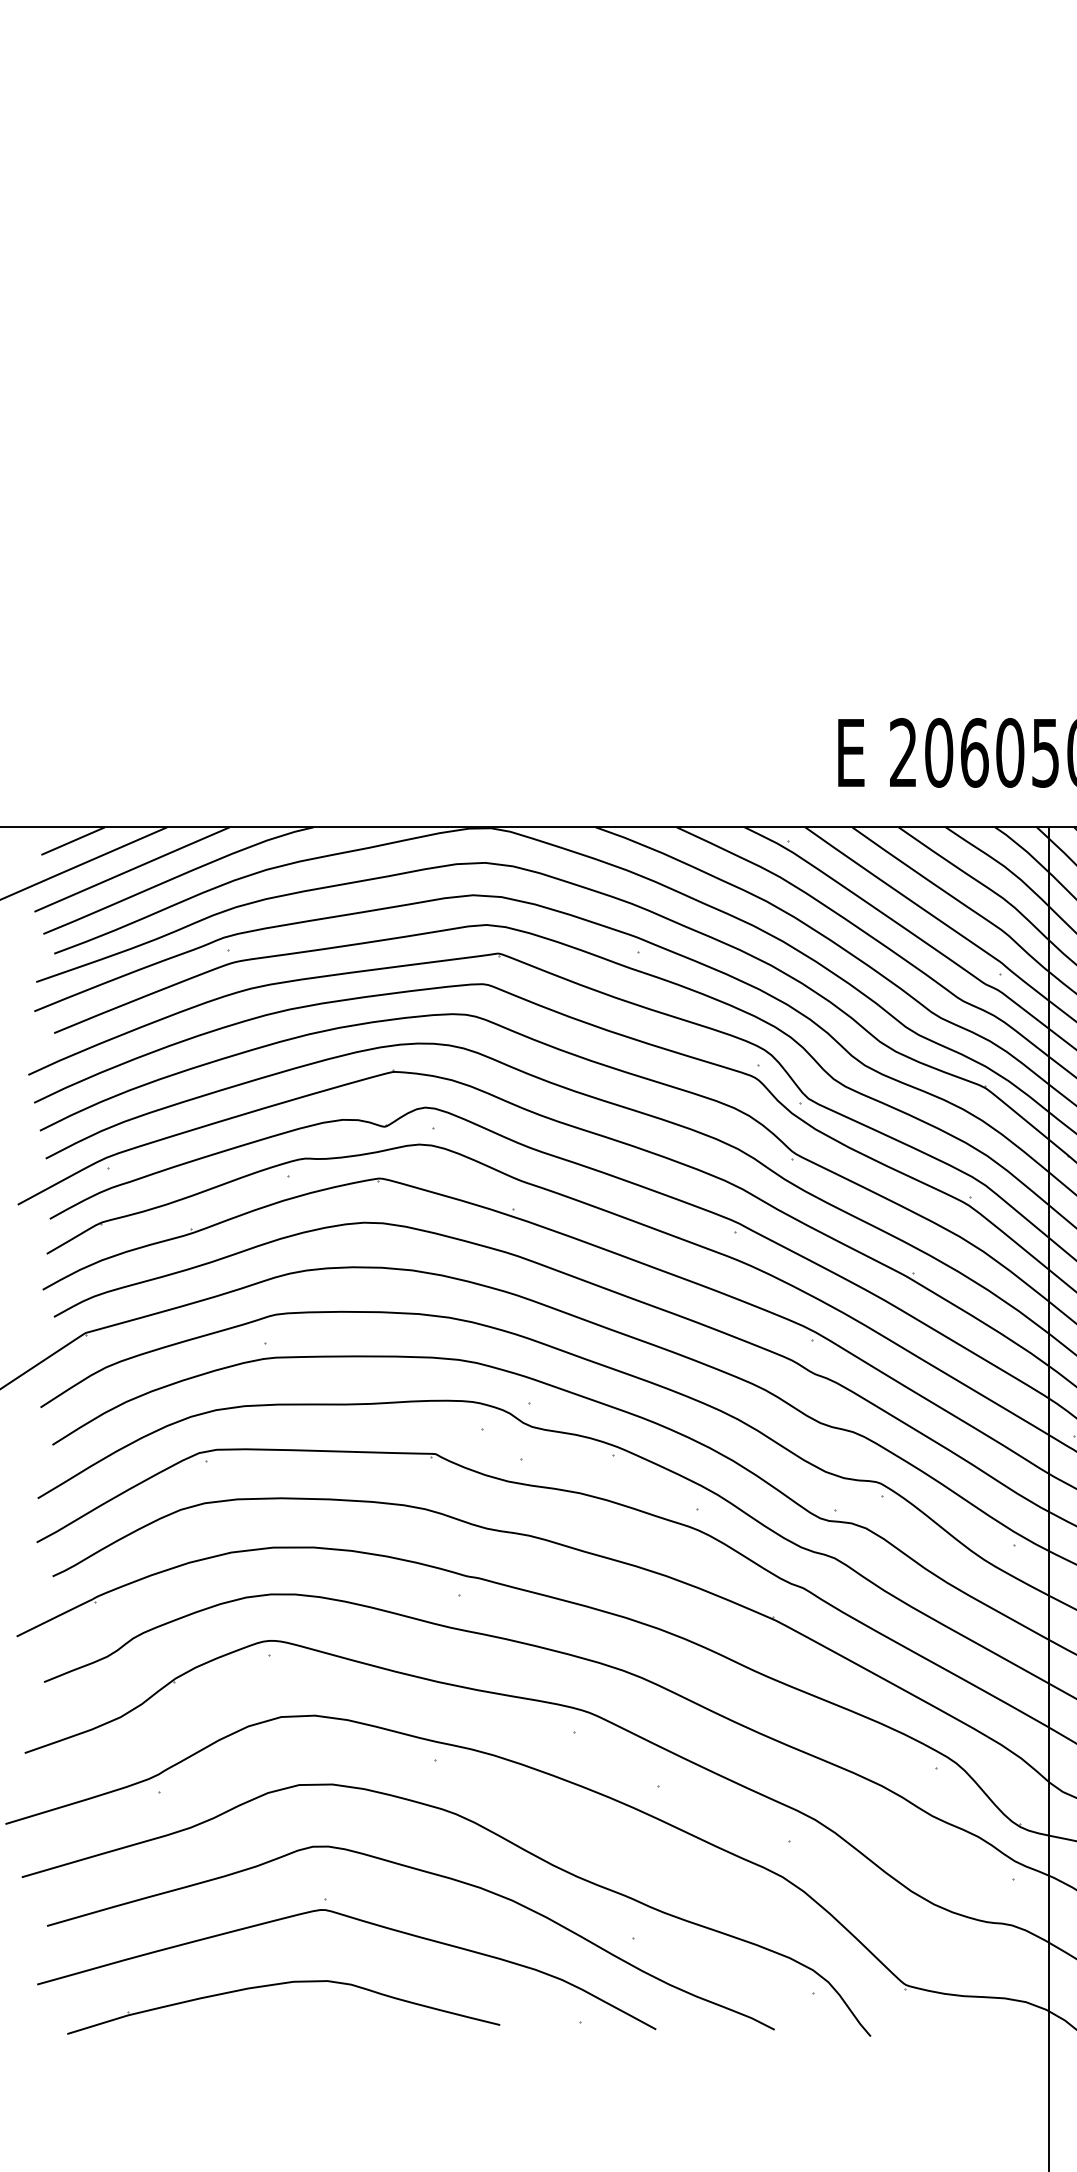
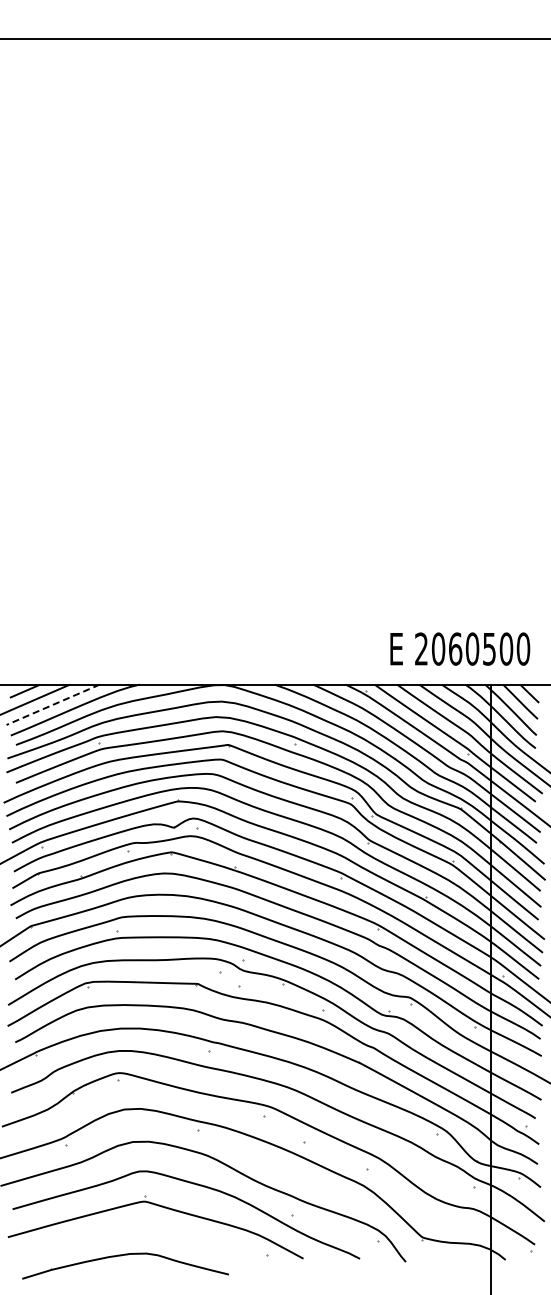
line: (132, 868) -> (53, 704), solid -> dashed
part: (275, 1987) -> (121, 1256), moved

